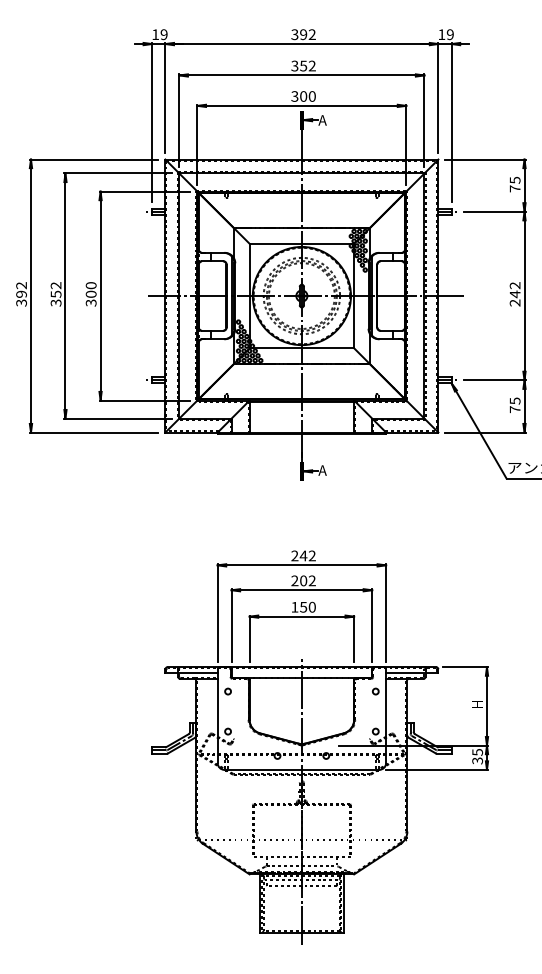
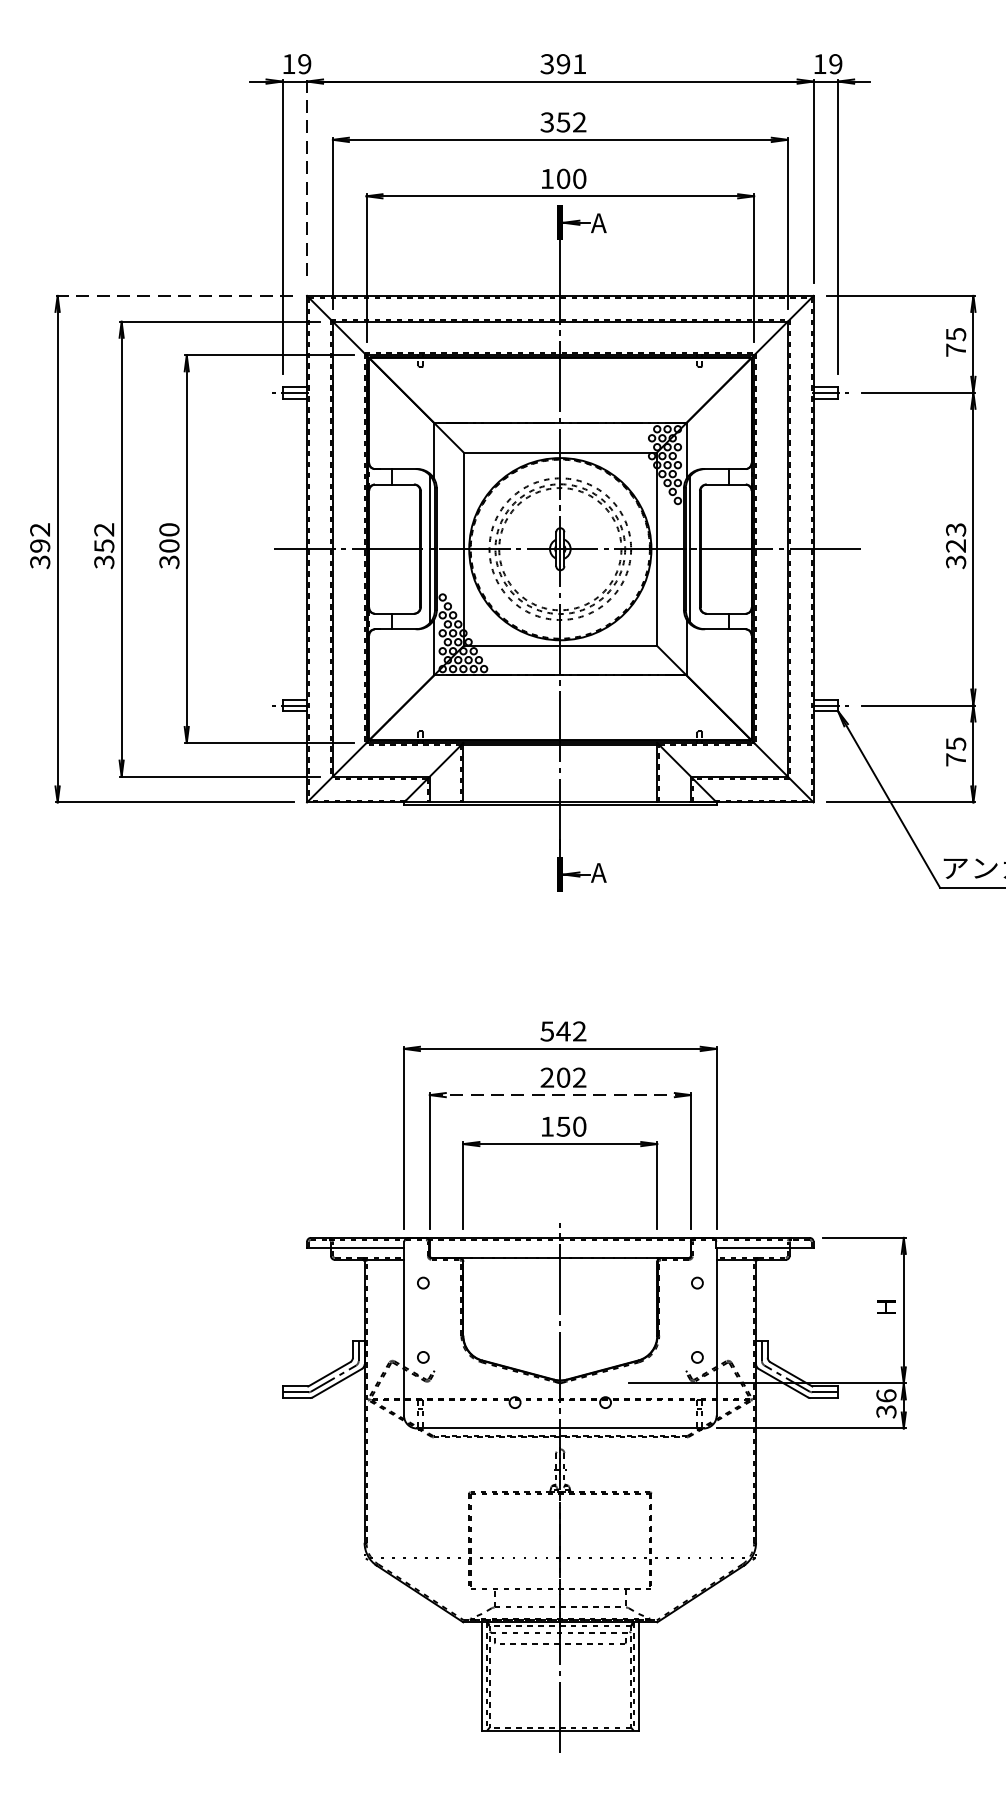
text: (311, 34) -> (578, 63), 392 -> 391
text: (294, 96) -> (546, 178), 300 -> 100
line: (165, 97) -> (307, 180), solid -> dashed
line: (94, 159) -> (175, 295), solid -> dashed
text: (514, 294) -> (954, 546), 242 -> 323
text: (294, 555) -> (546, 1030), 242 -> 542
line: (302, 590) -> (561, 1095), solid -> dashed
text: (477, 751) -> (886, 1394), 35 -> 36

